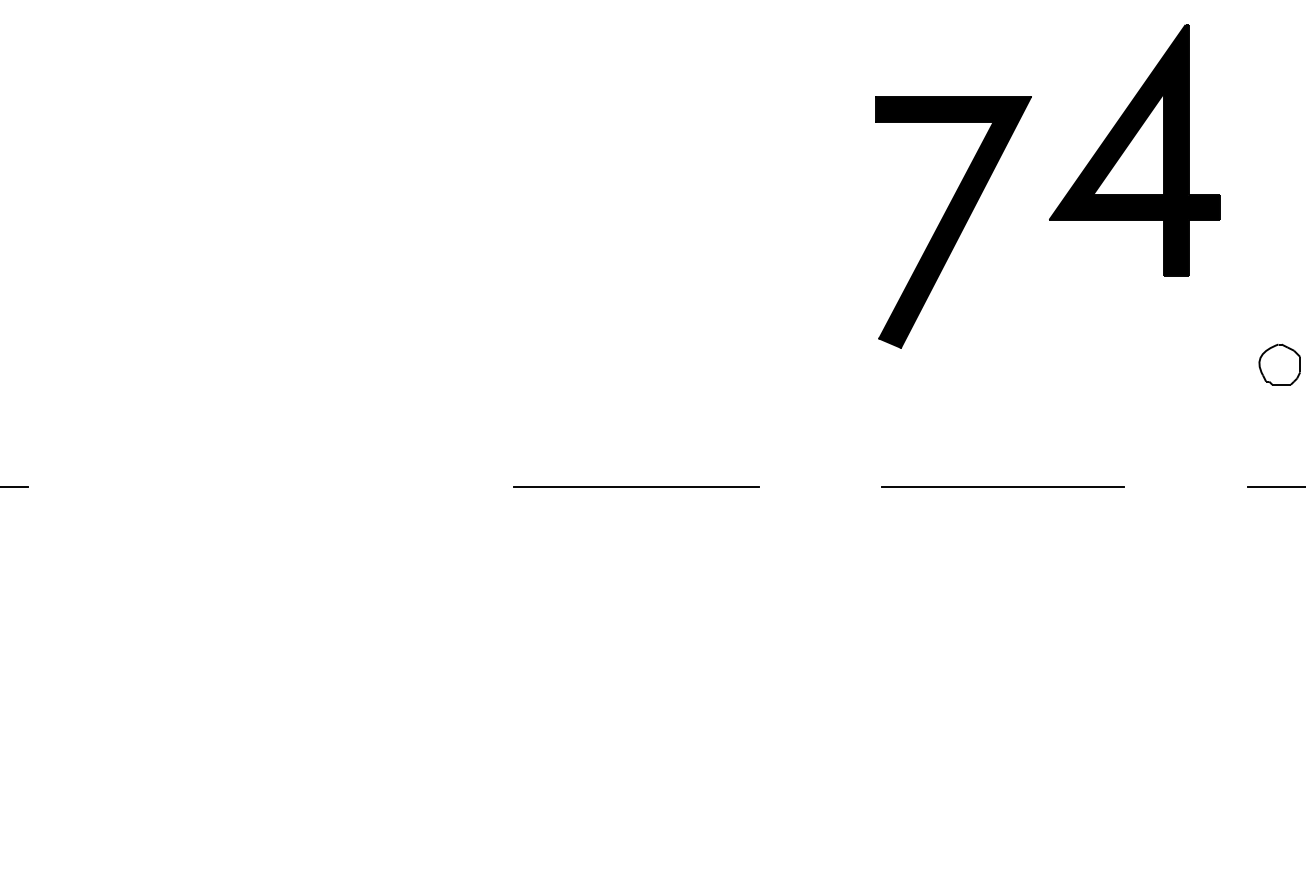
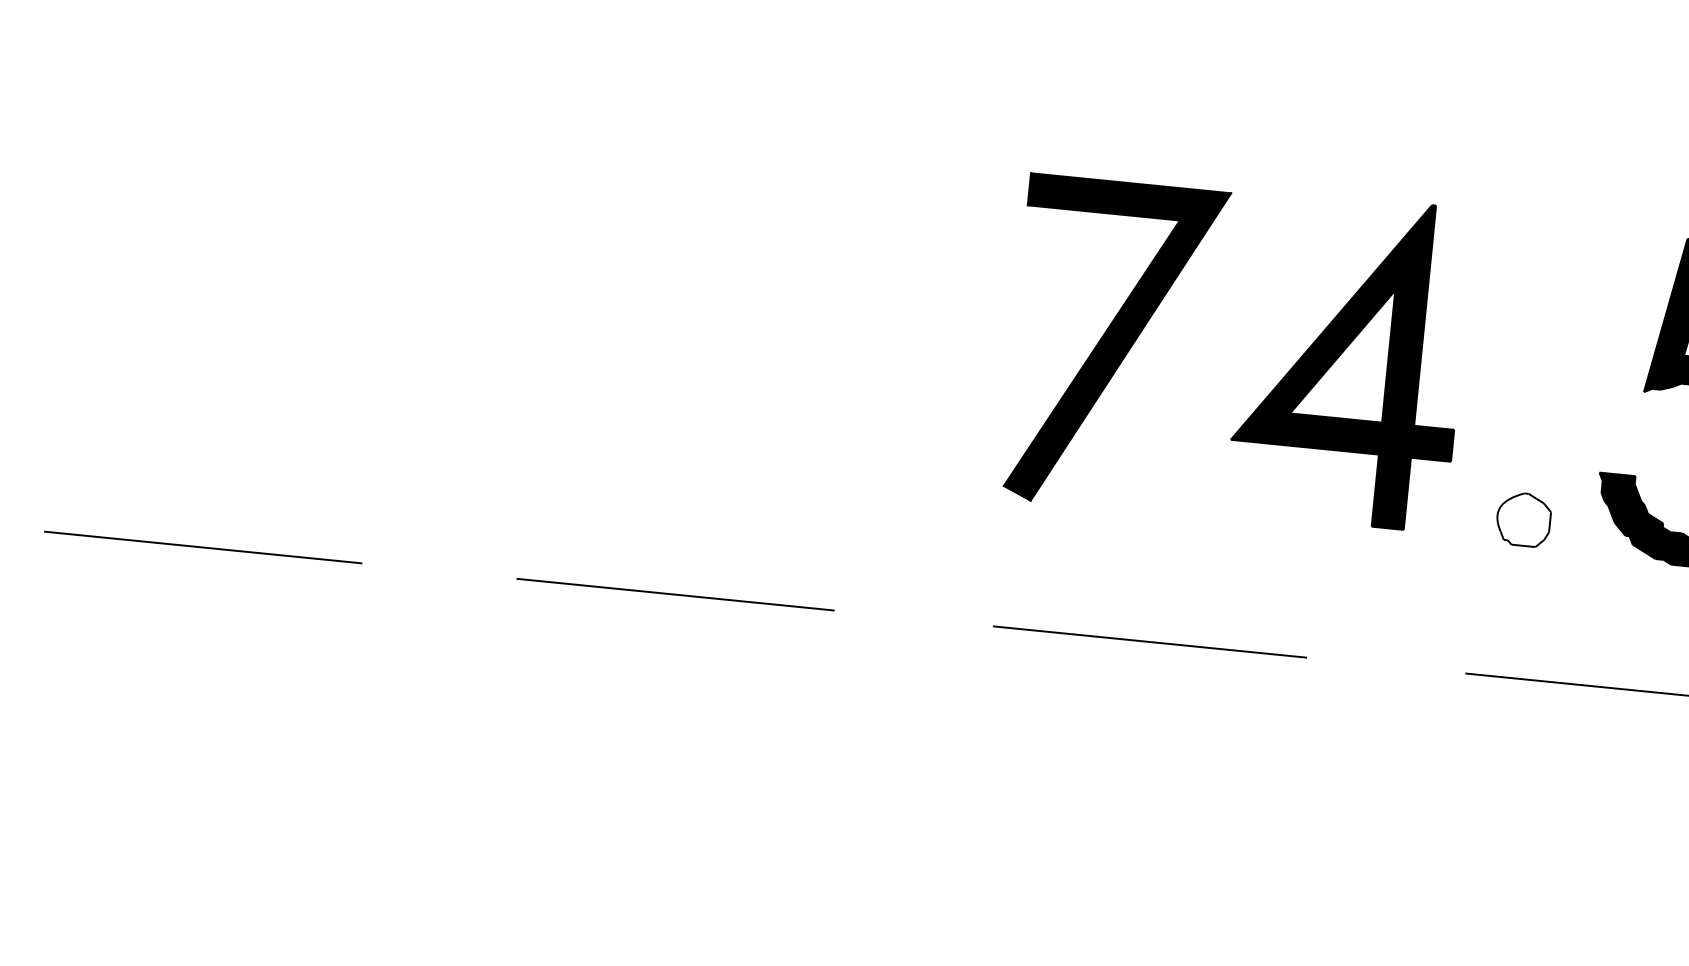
part: (1134, 150) -> (1349, 361), moved
part: (953, 222) -> (1114, 345), moved
line: (270, 486) -> (202, 546), added

